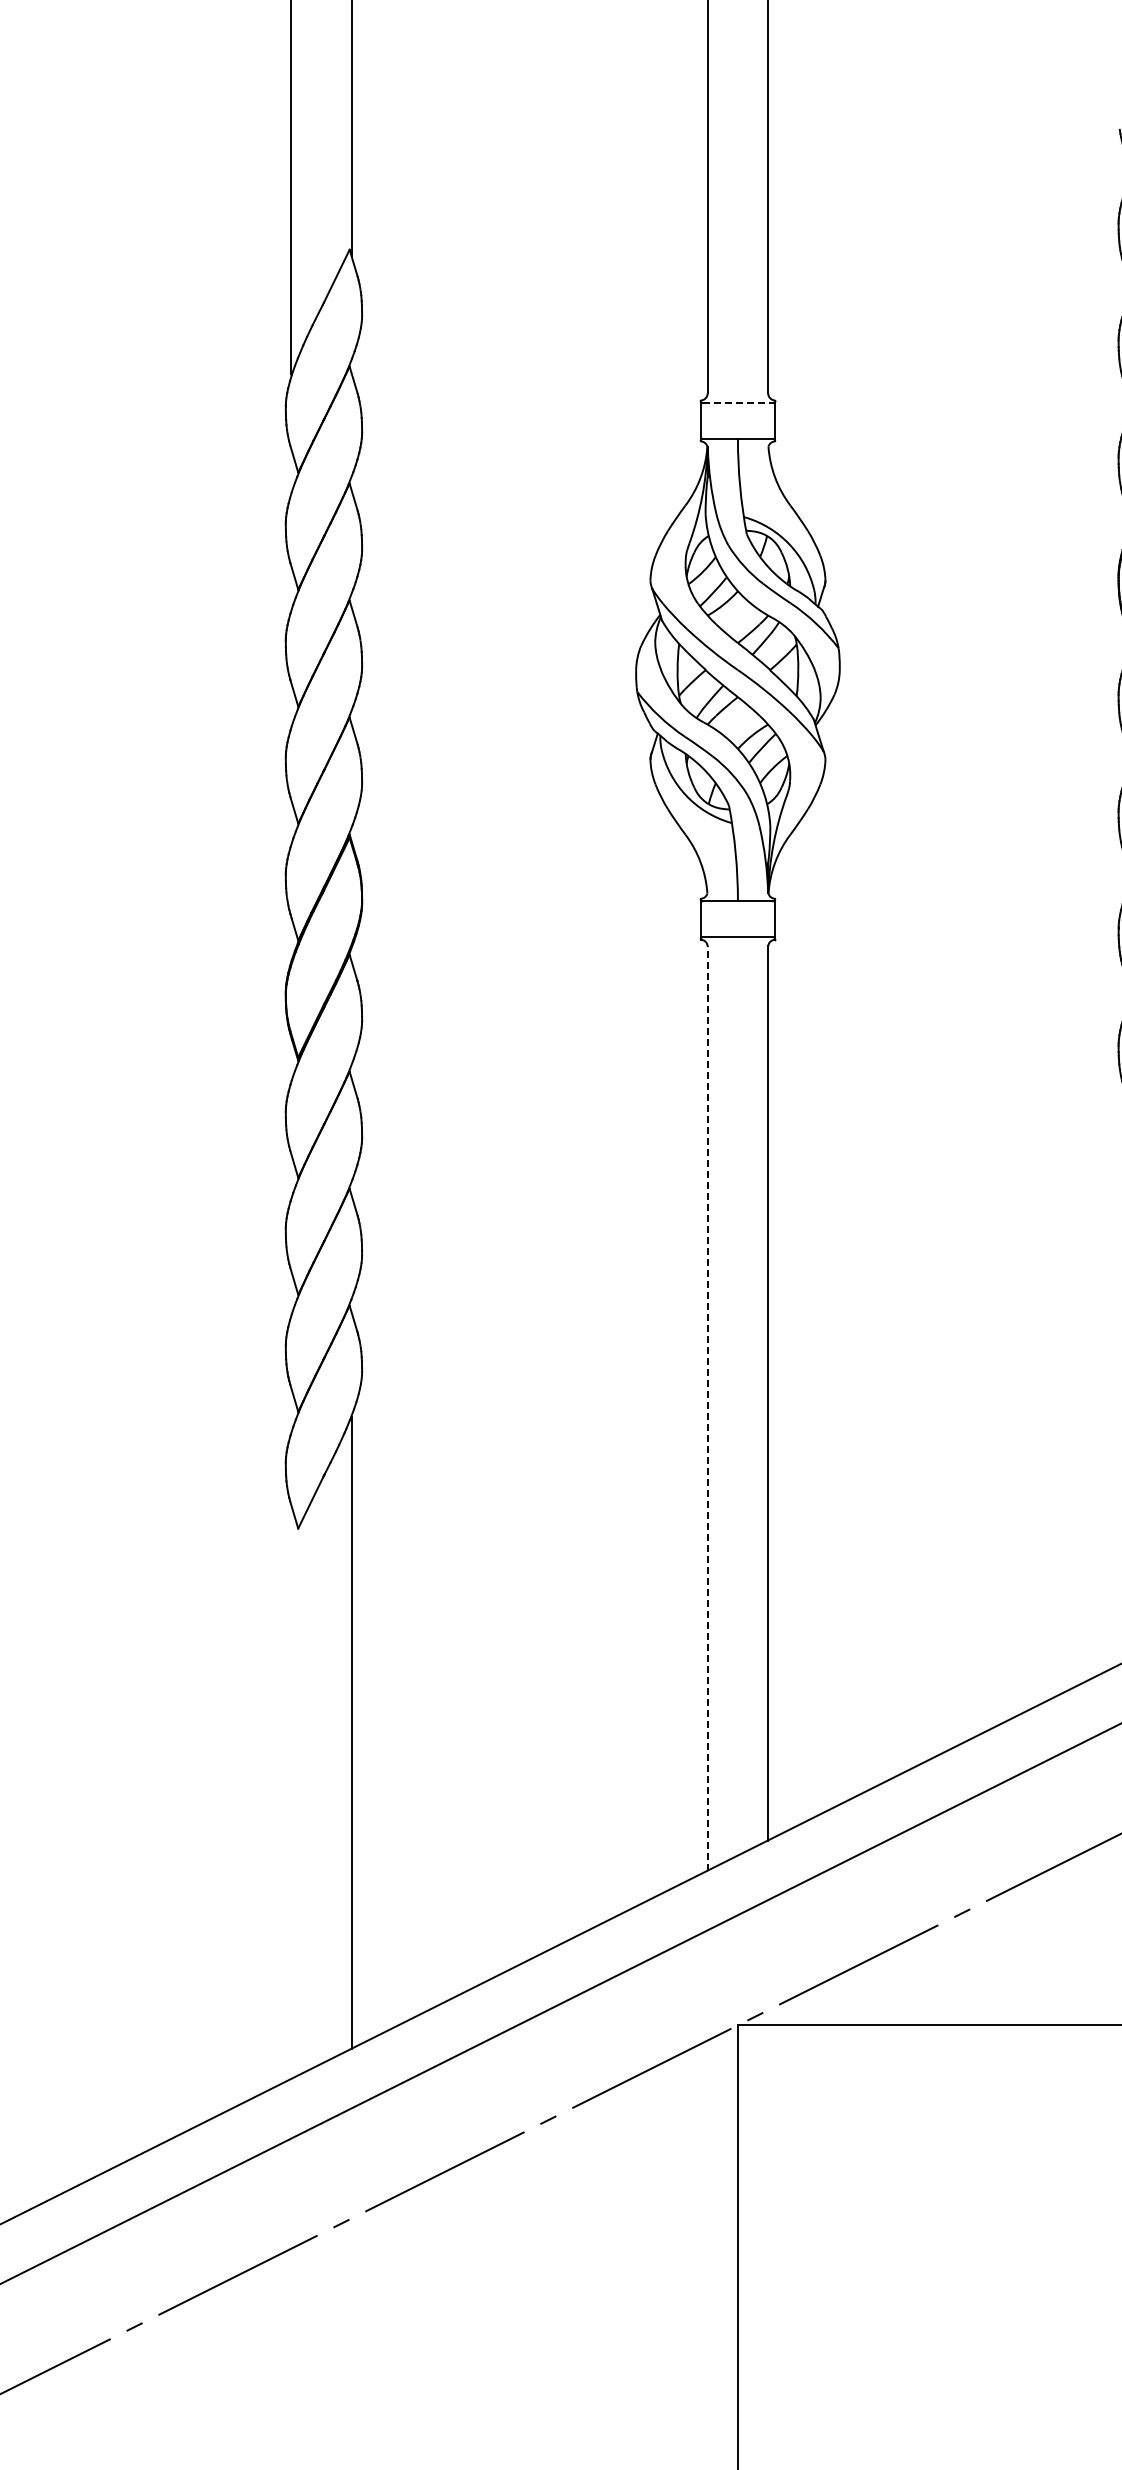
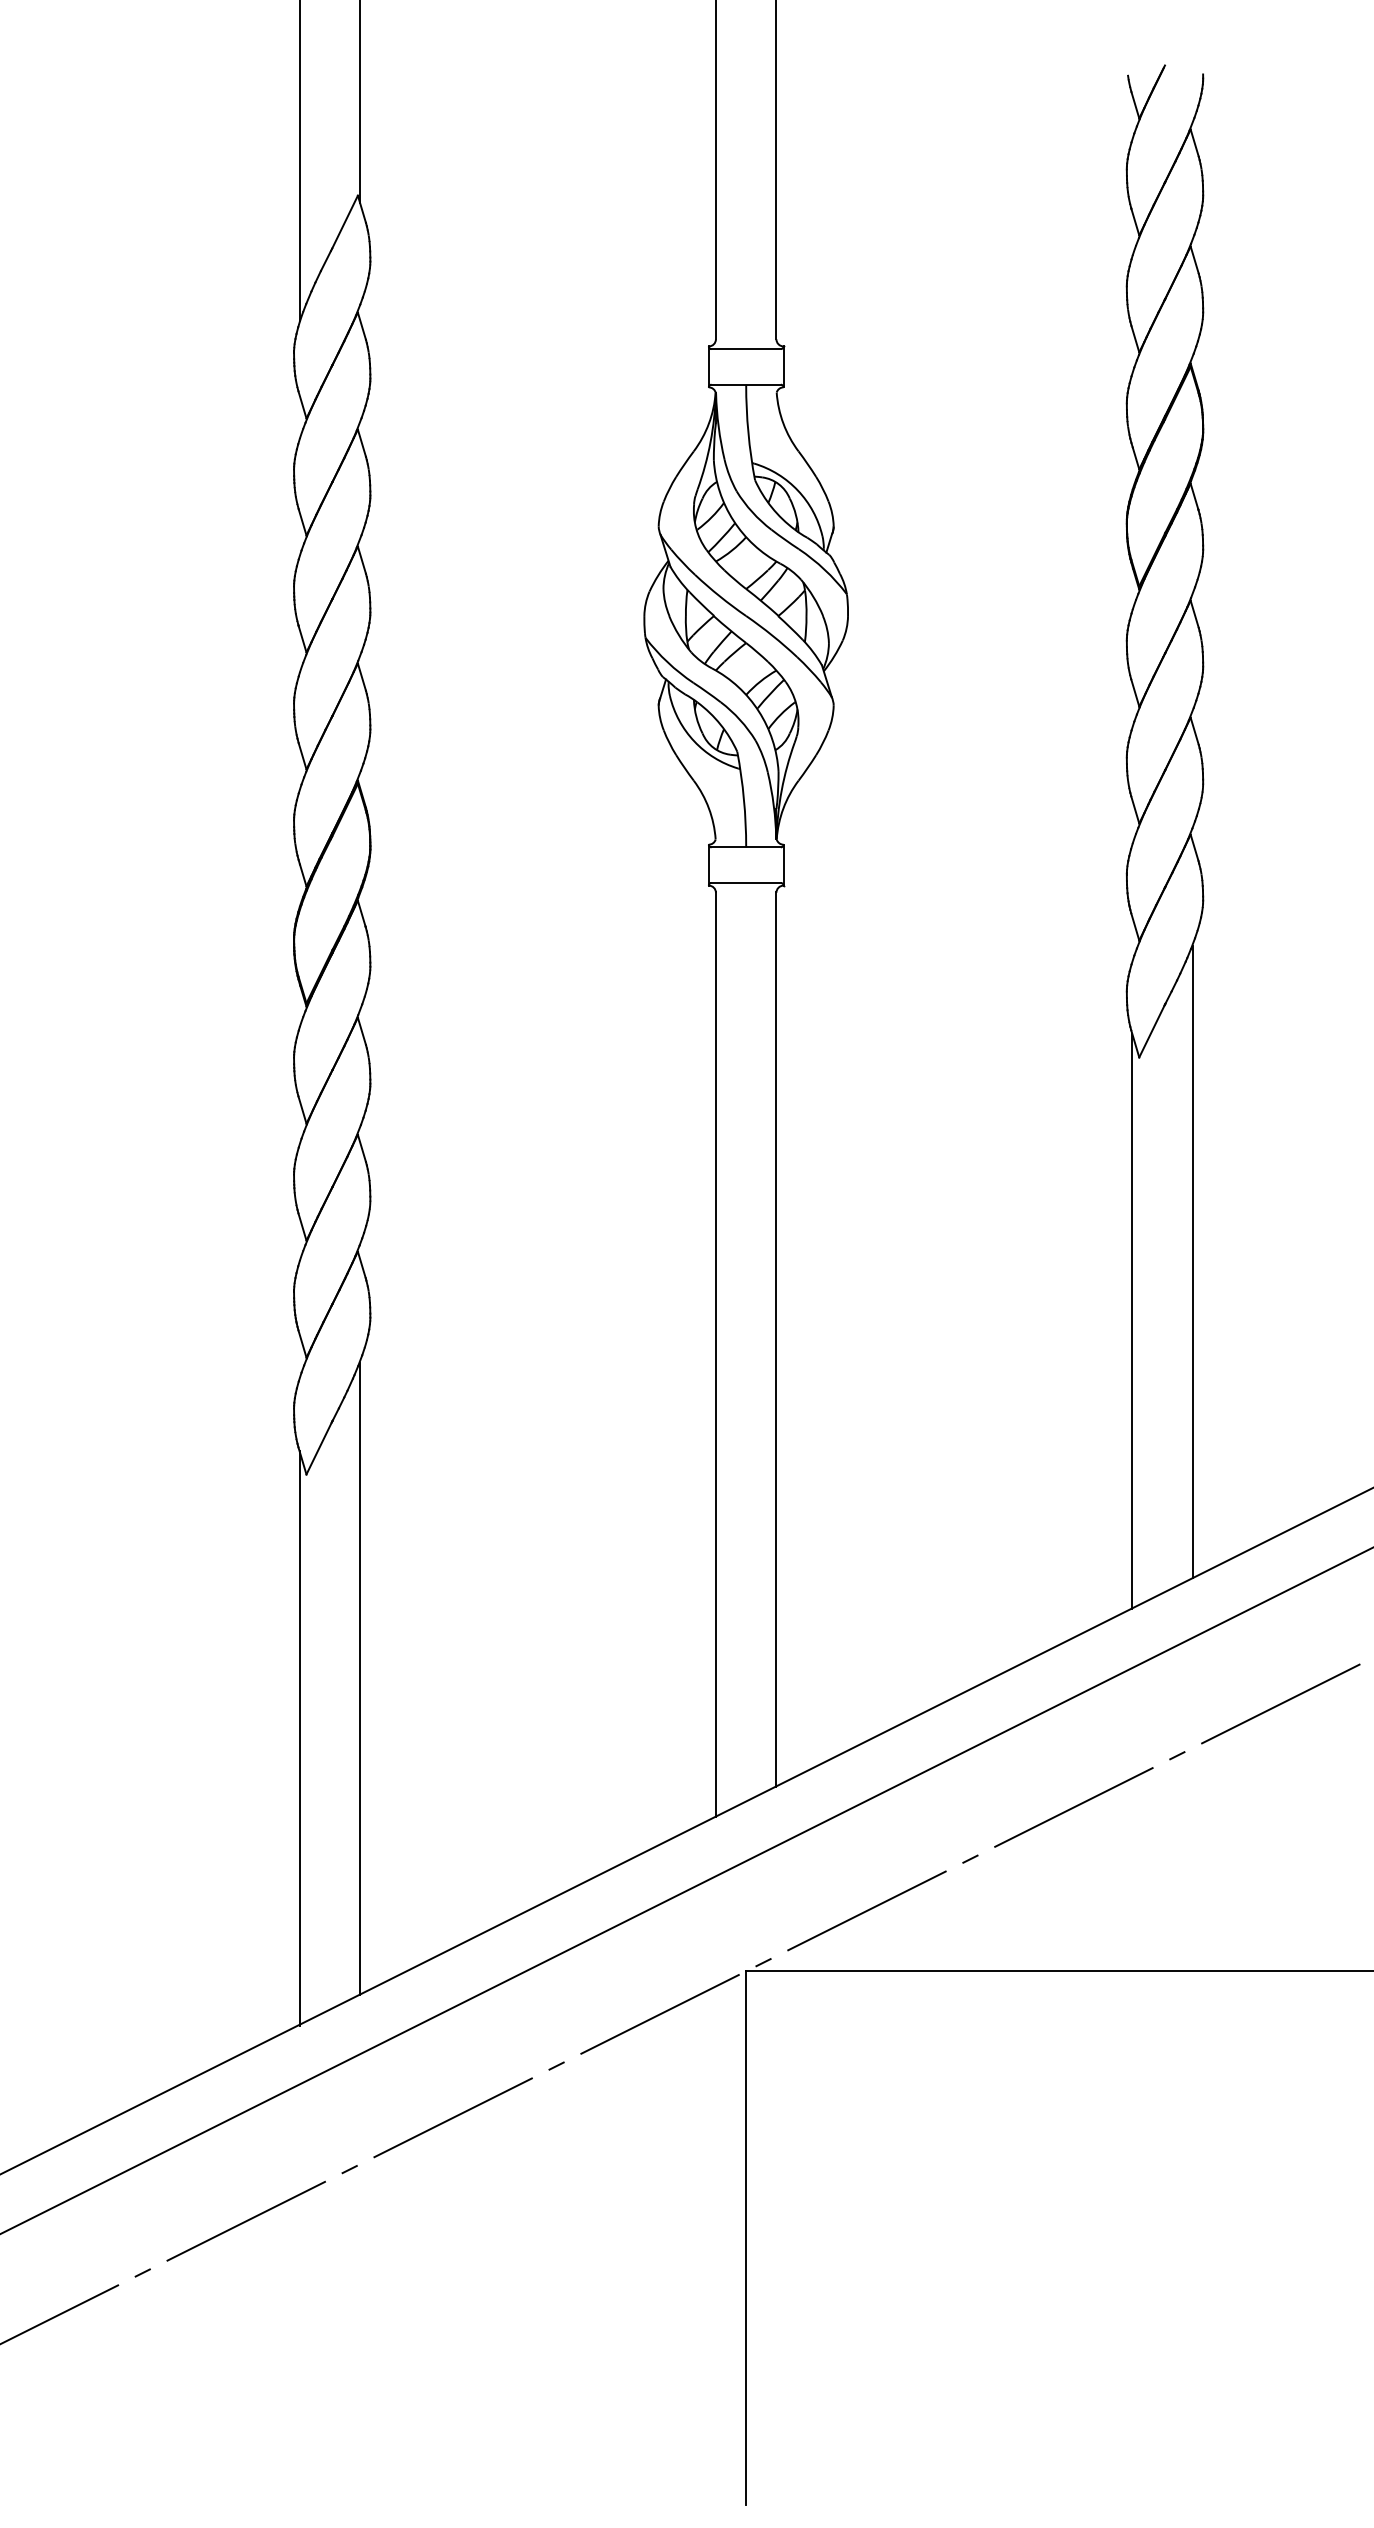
line: (738, 403) -> (746, 349), dashed -> solid
line: (707, 1408) -> (715, 1354), dashed -> solid
line: (291, 1792) -> (299, 1738), added

